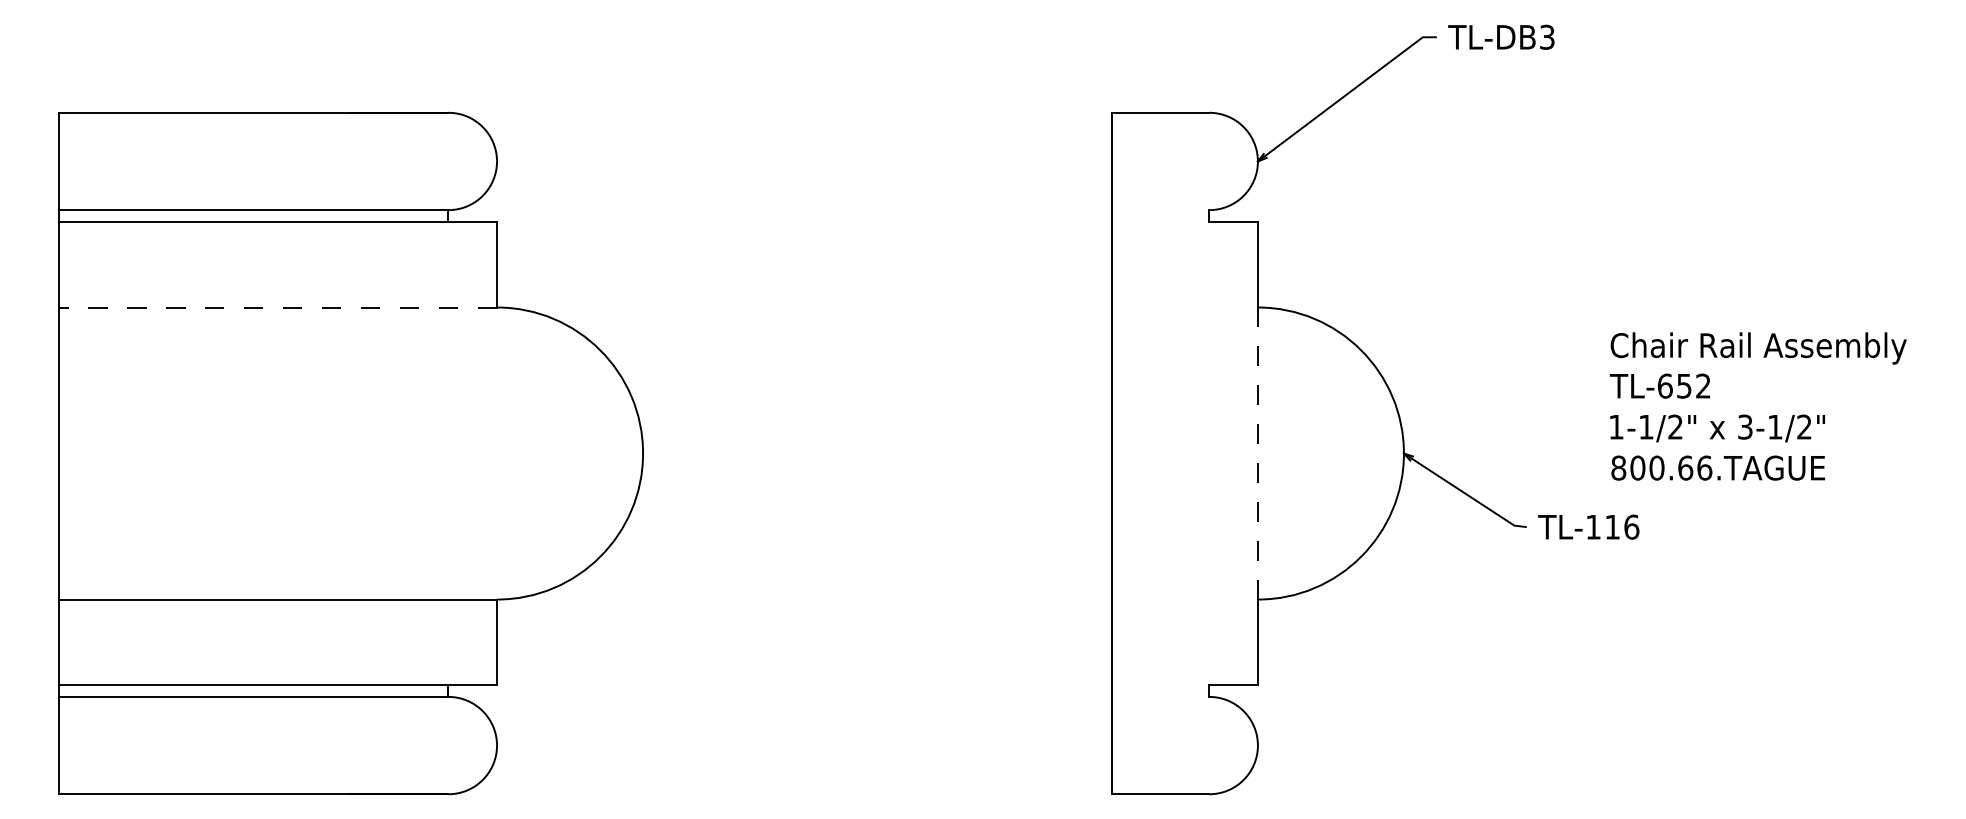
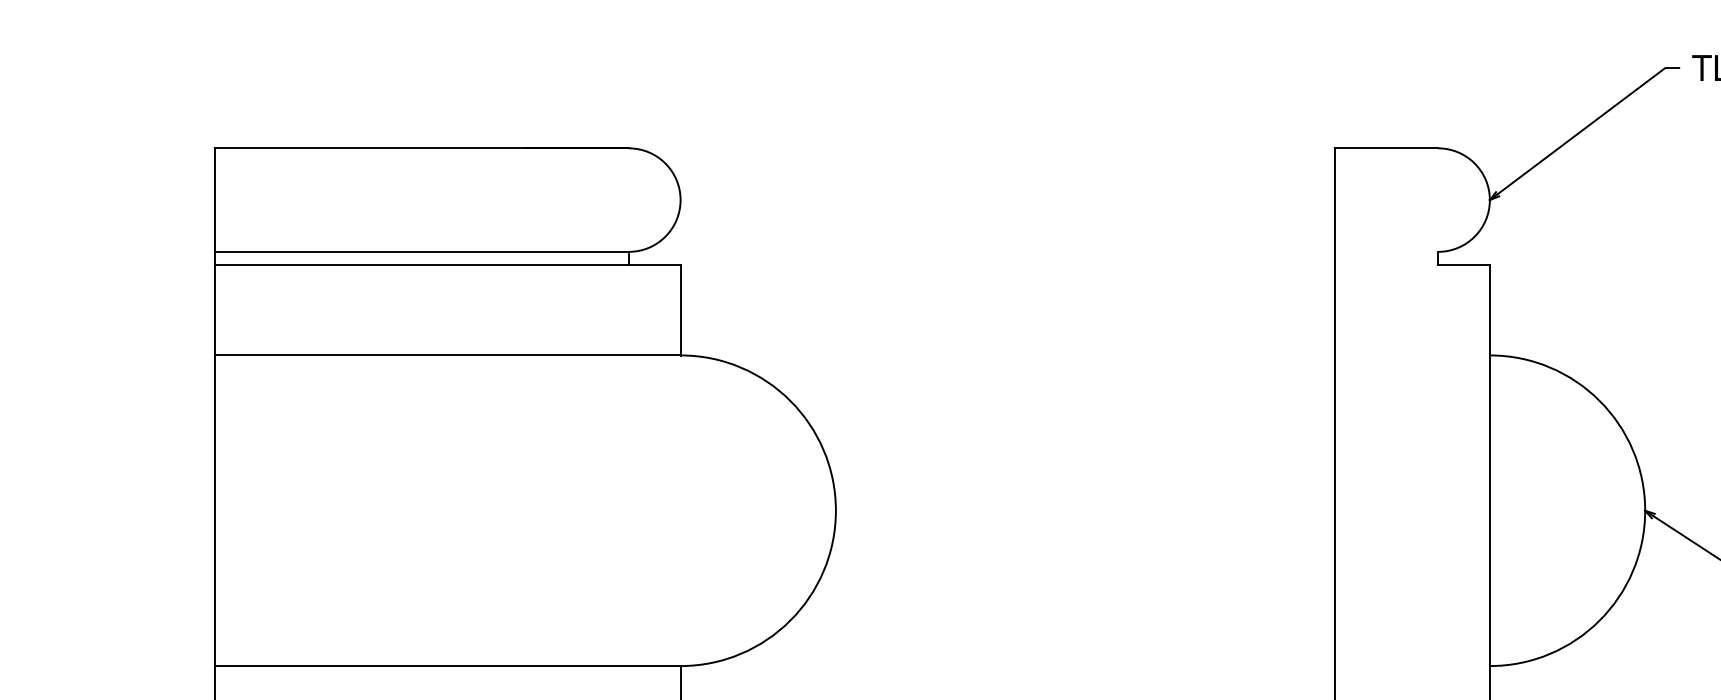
line: (277, 307) -> (447, 355), dashed -> solid
line: (1257, 453) -> (1489, 510), dashed -> solid

